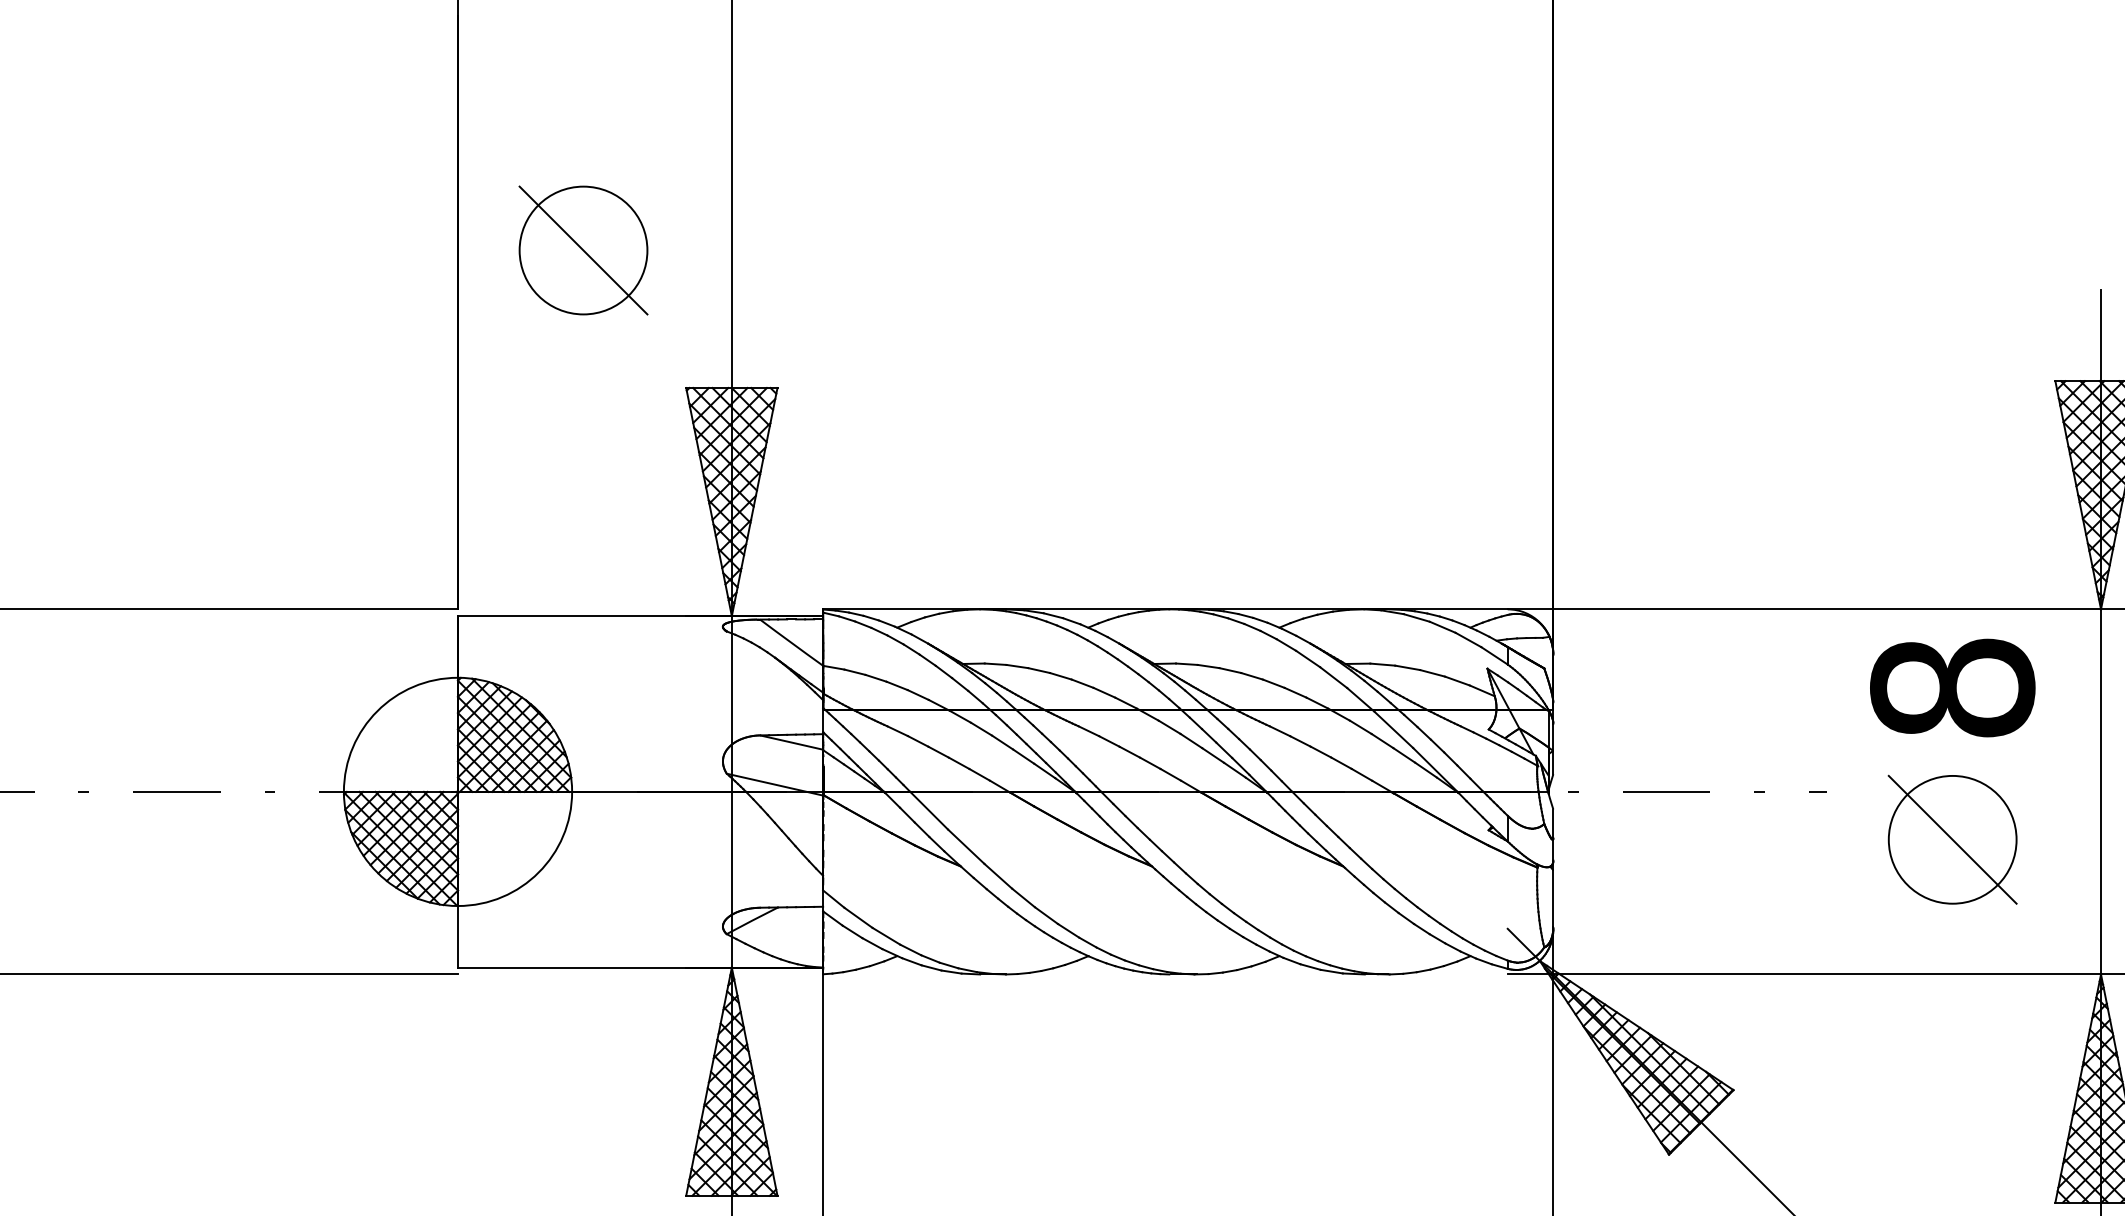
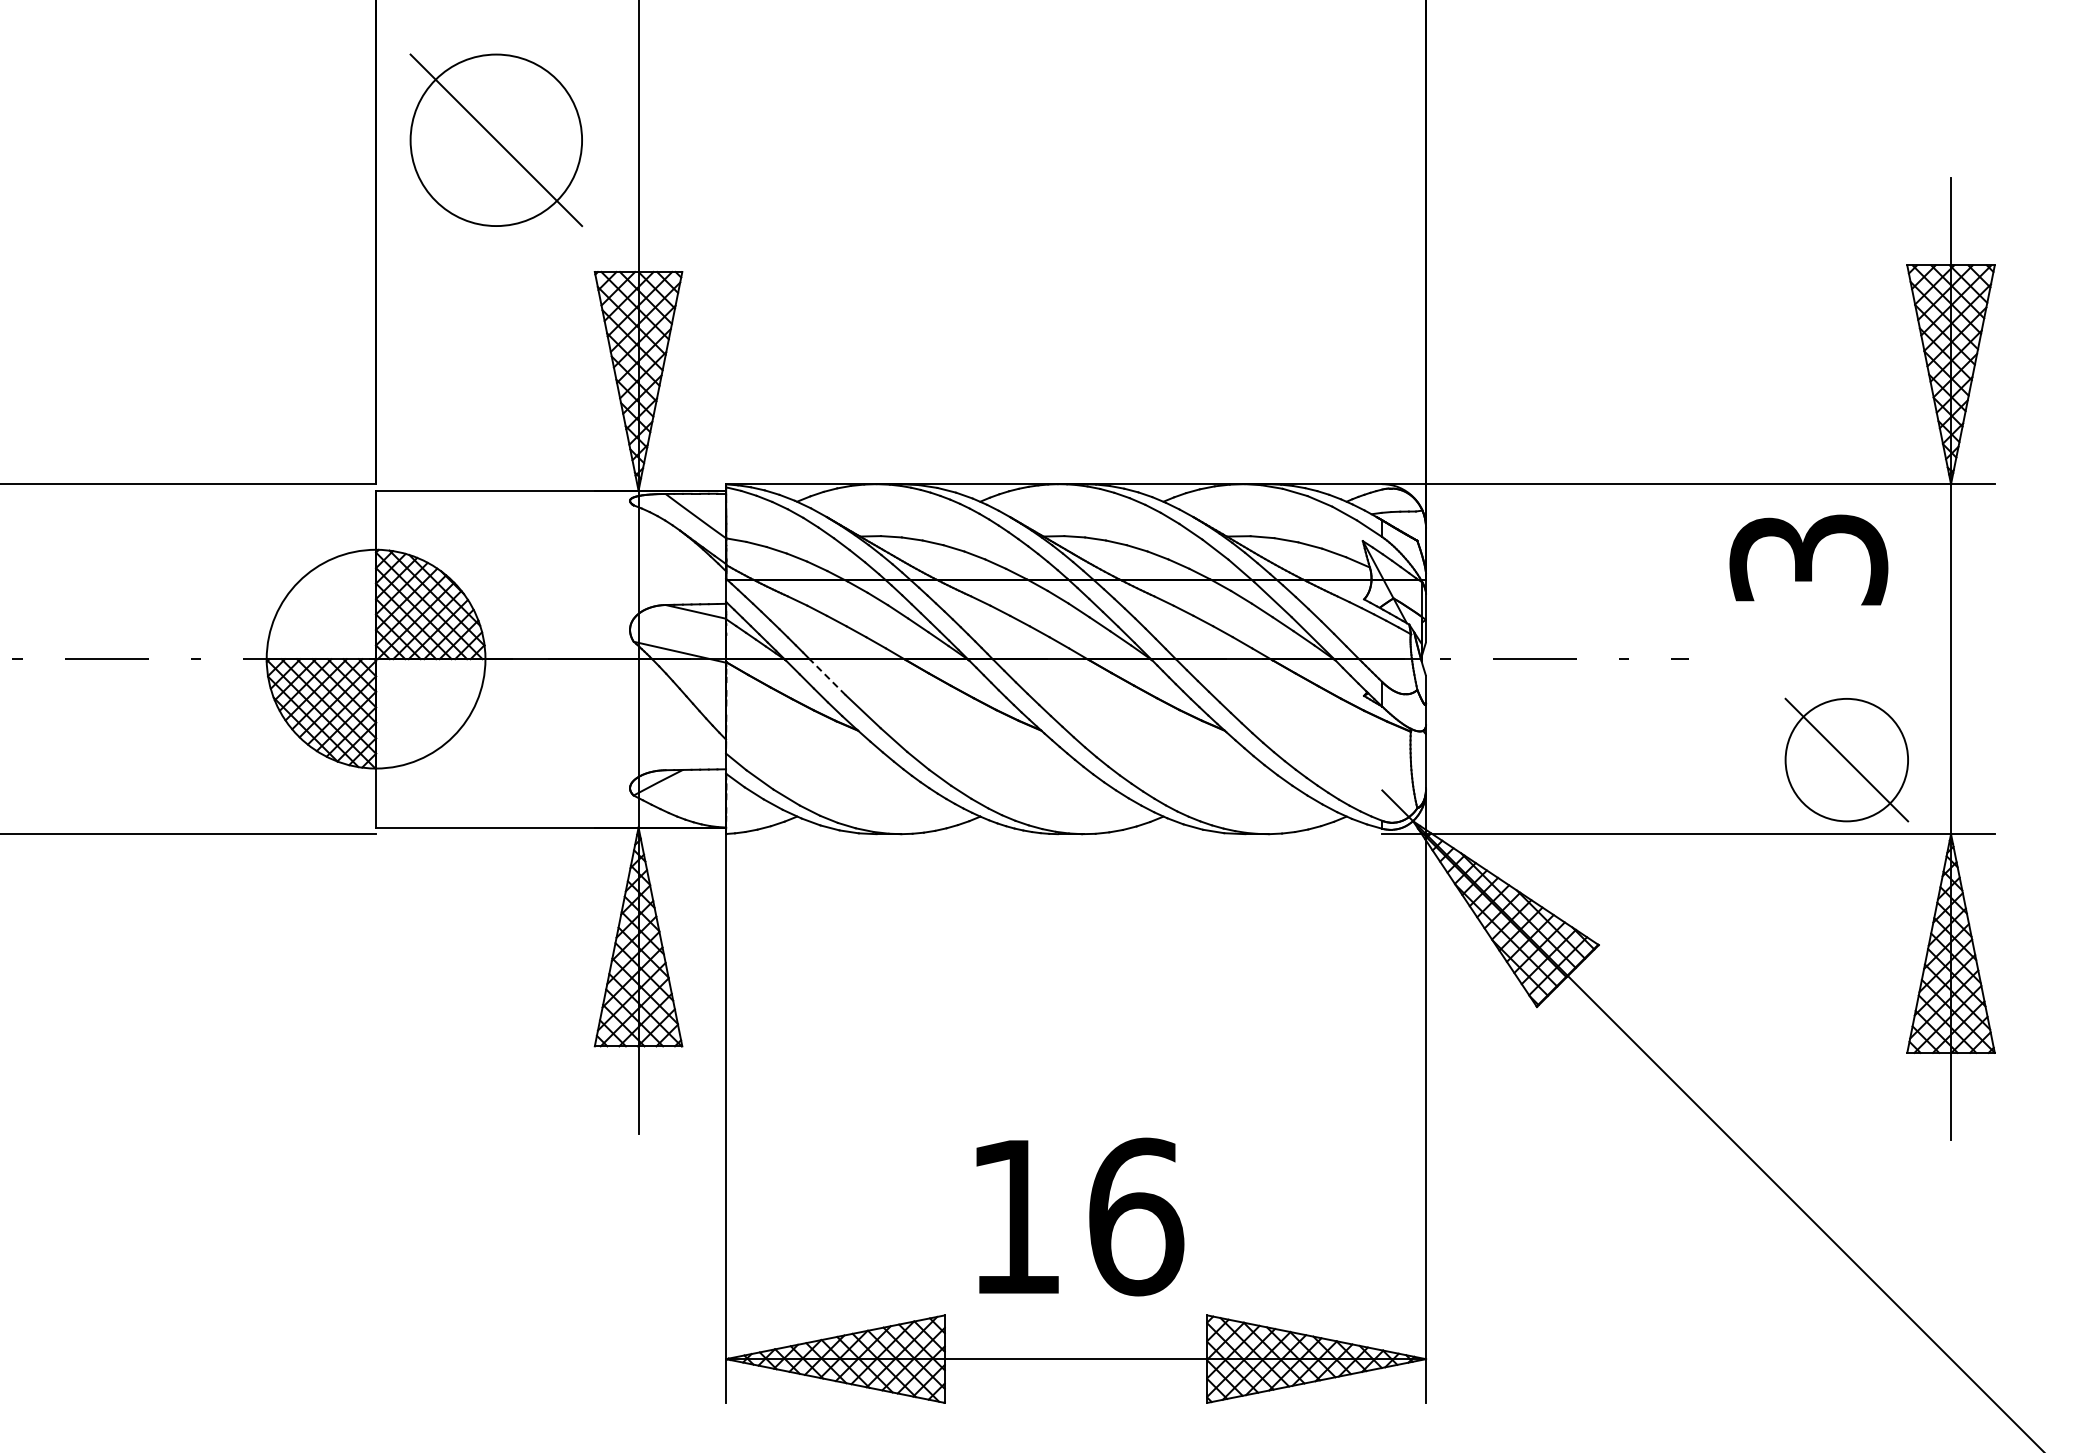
part: (583, 249) -> (496, 139), size x1.4
text: (1952, 687) -> (1808, 559), 8 -> 3
line: (928, 811) -> (827, 677), solid -> dashed
part: (1952, 839) -> (1846, 759), moved

